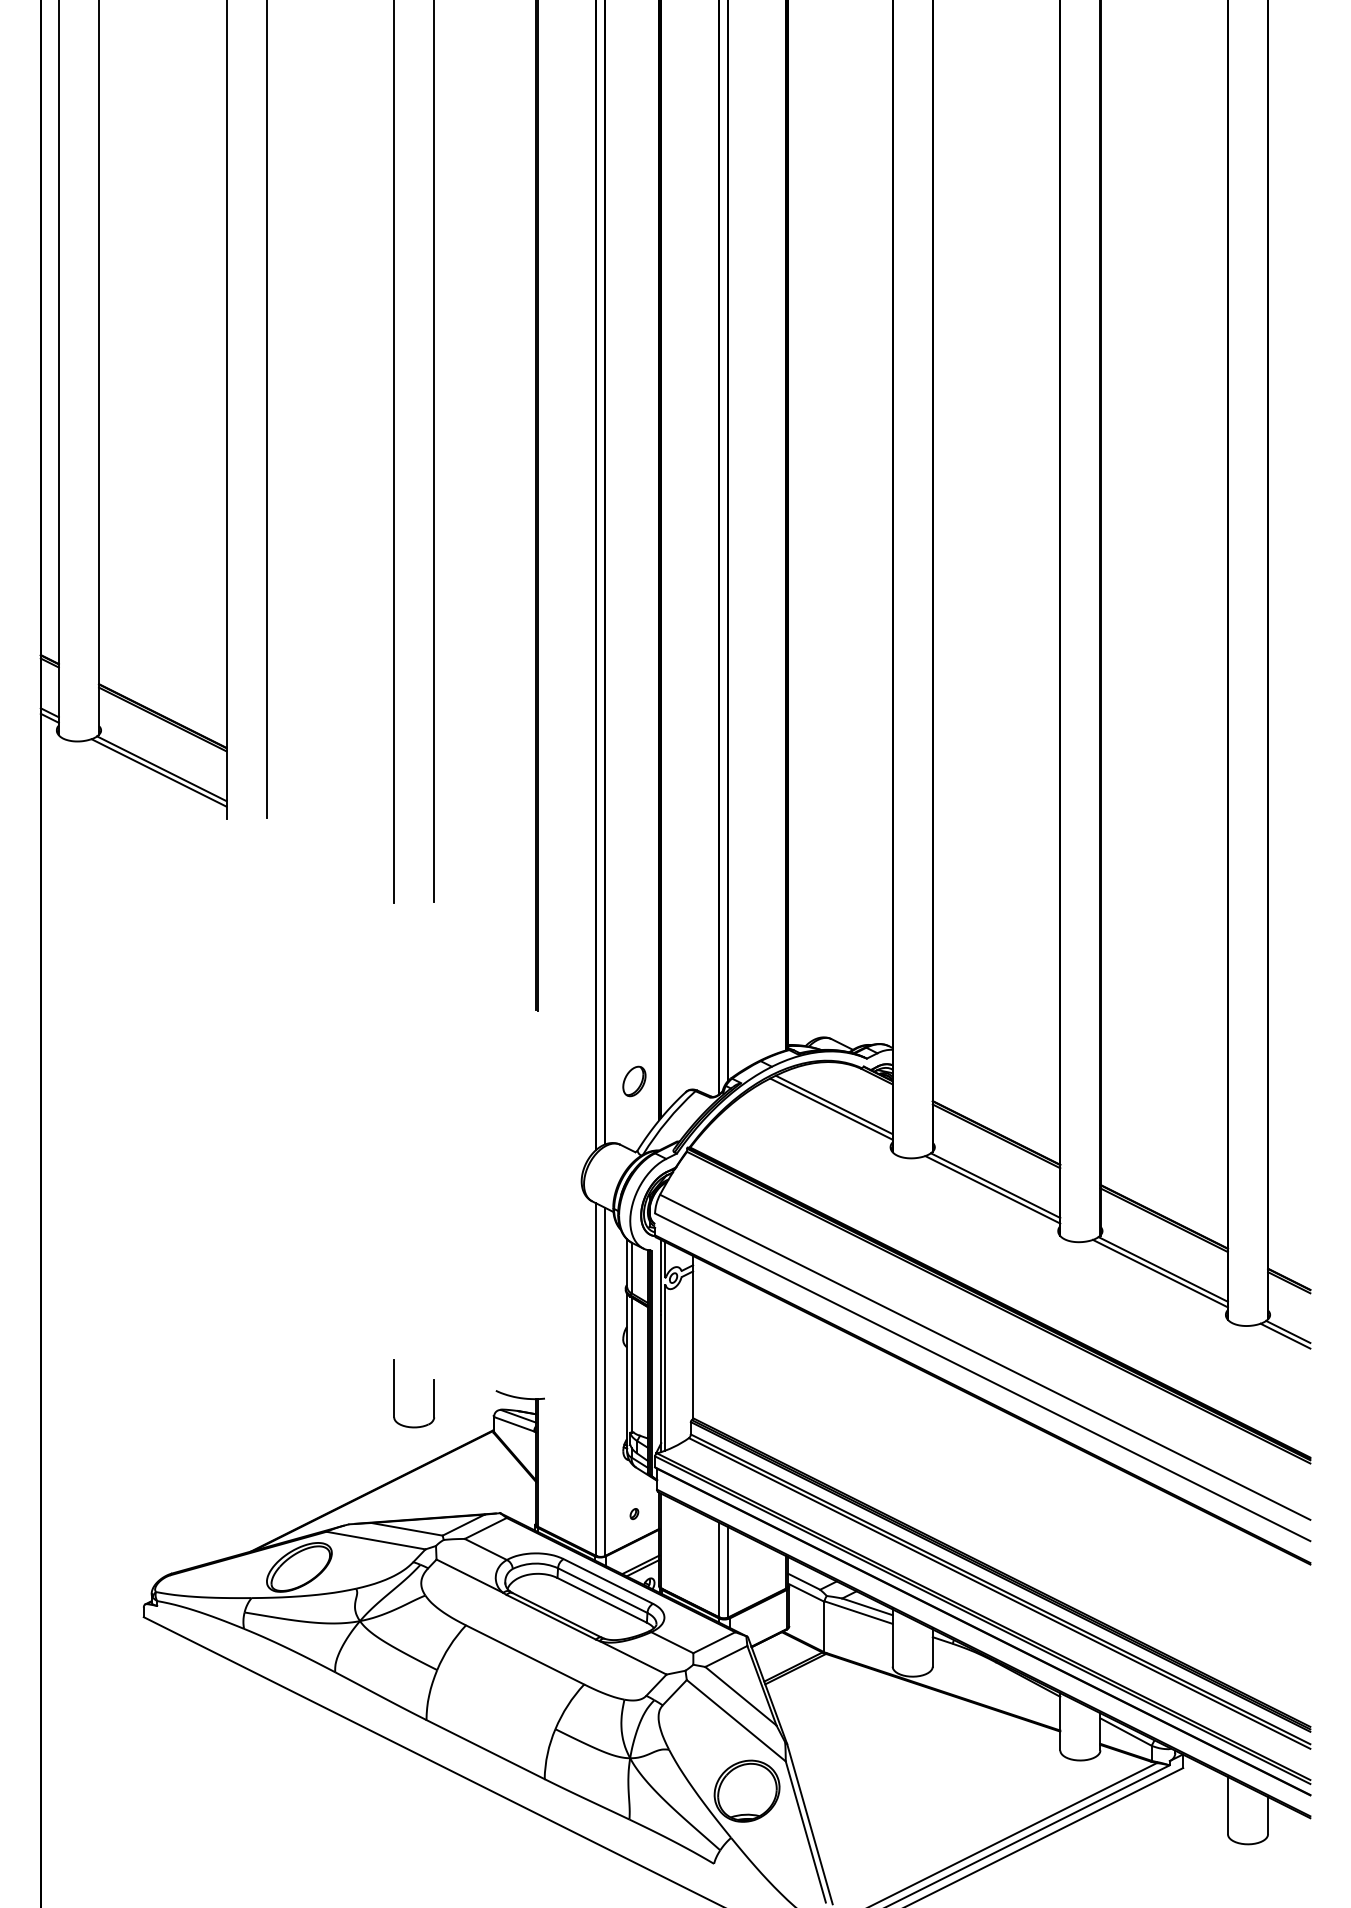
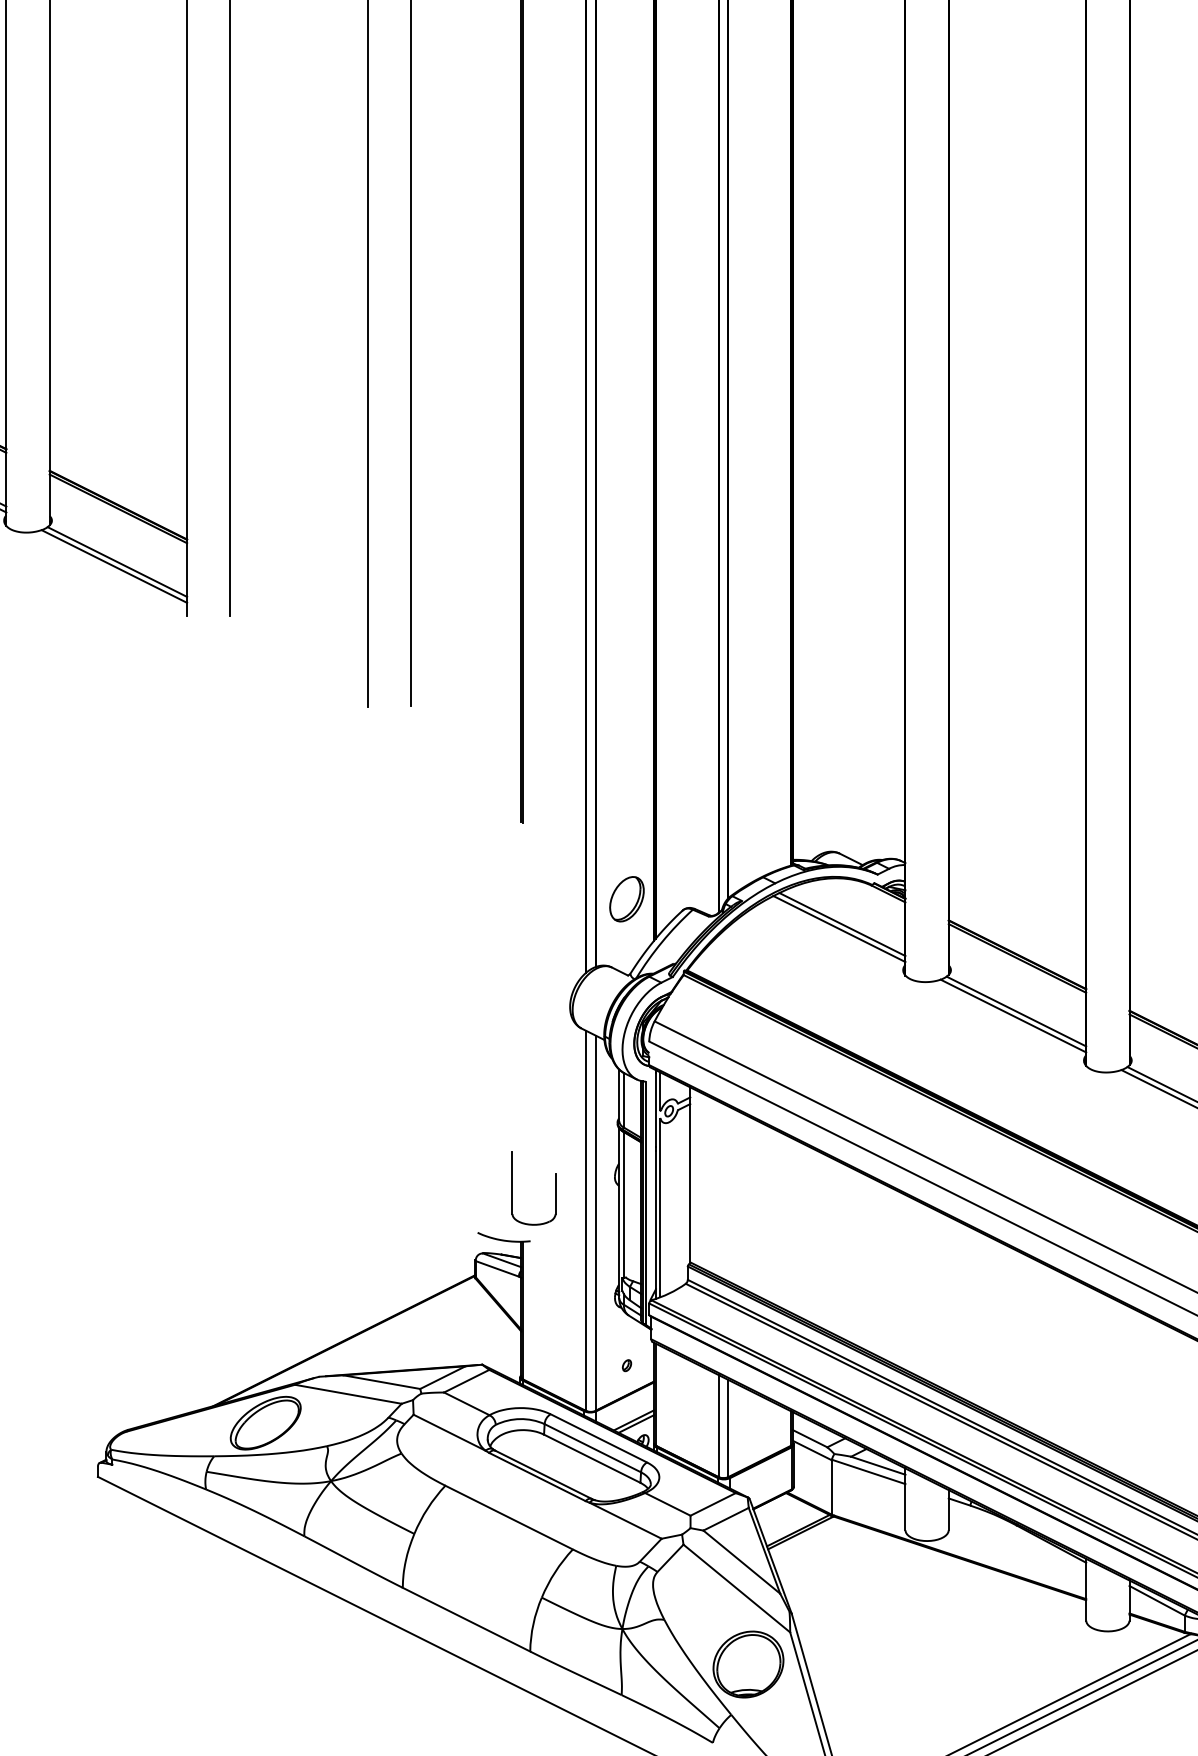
part: (634, 1081) -> (627, 899), size x1.4
part: (394, 1393) -> (512, 1188), moved

